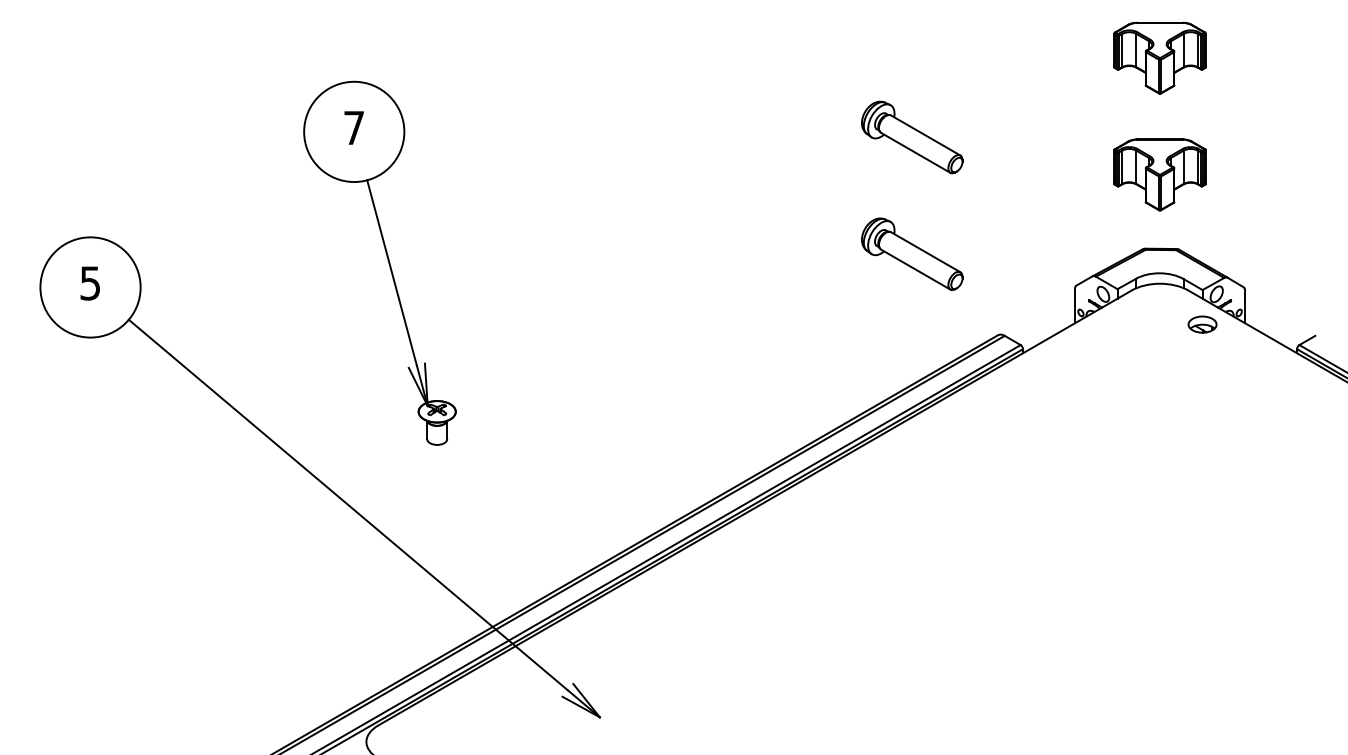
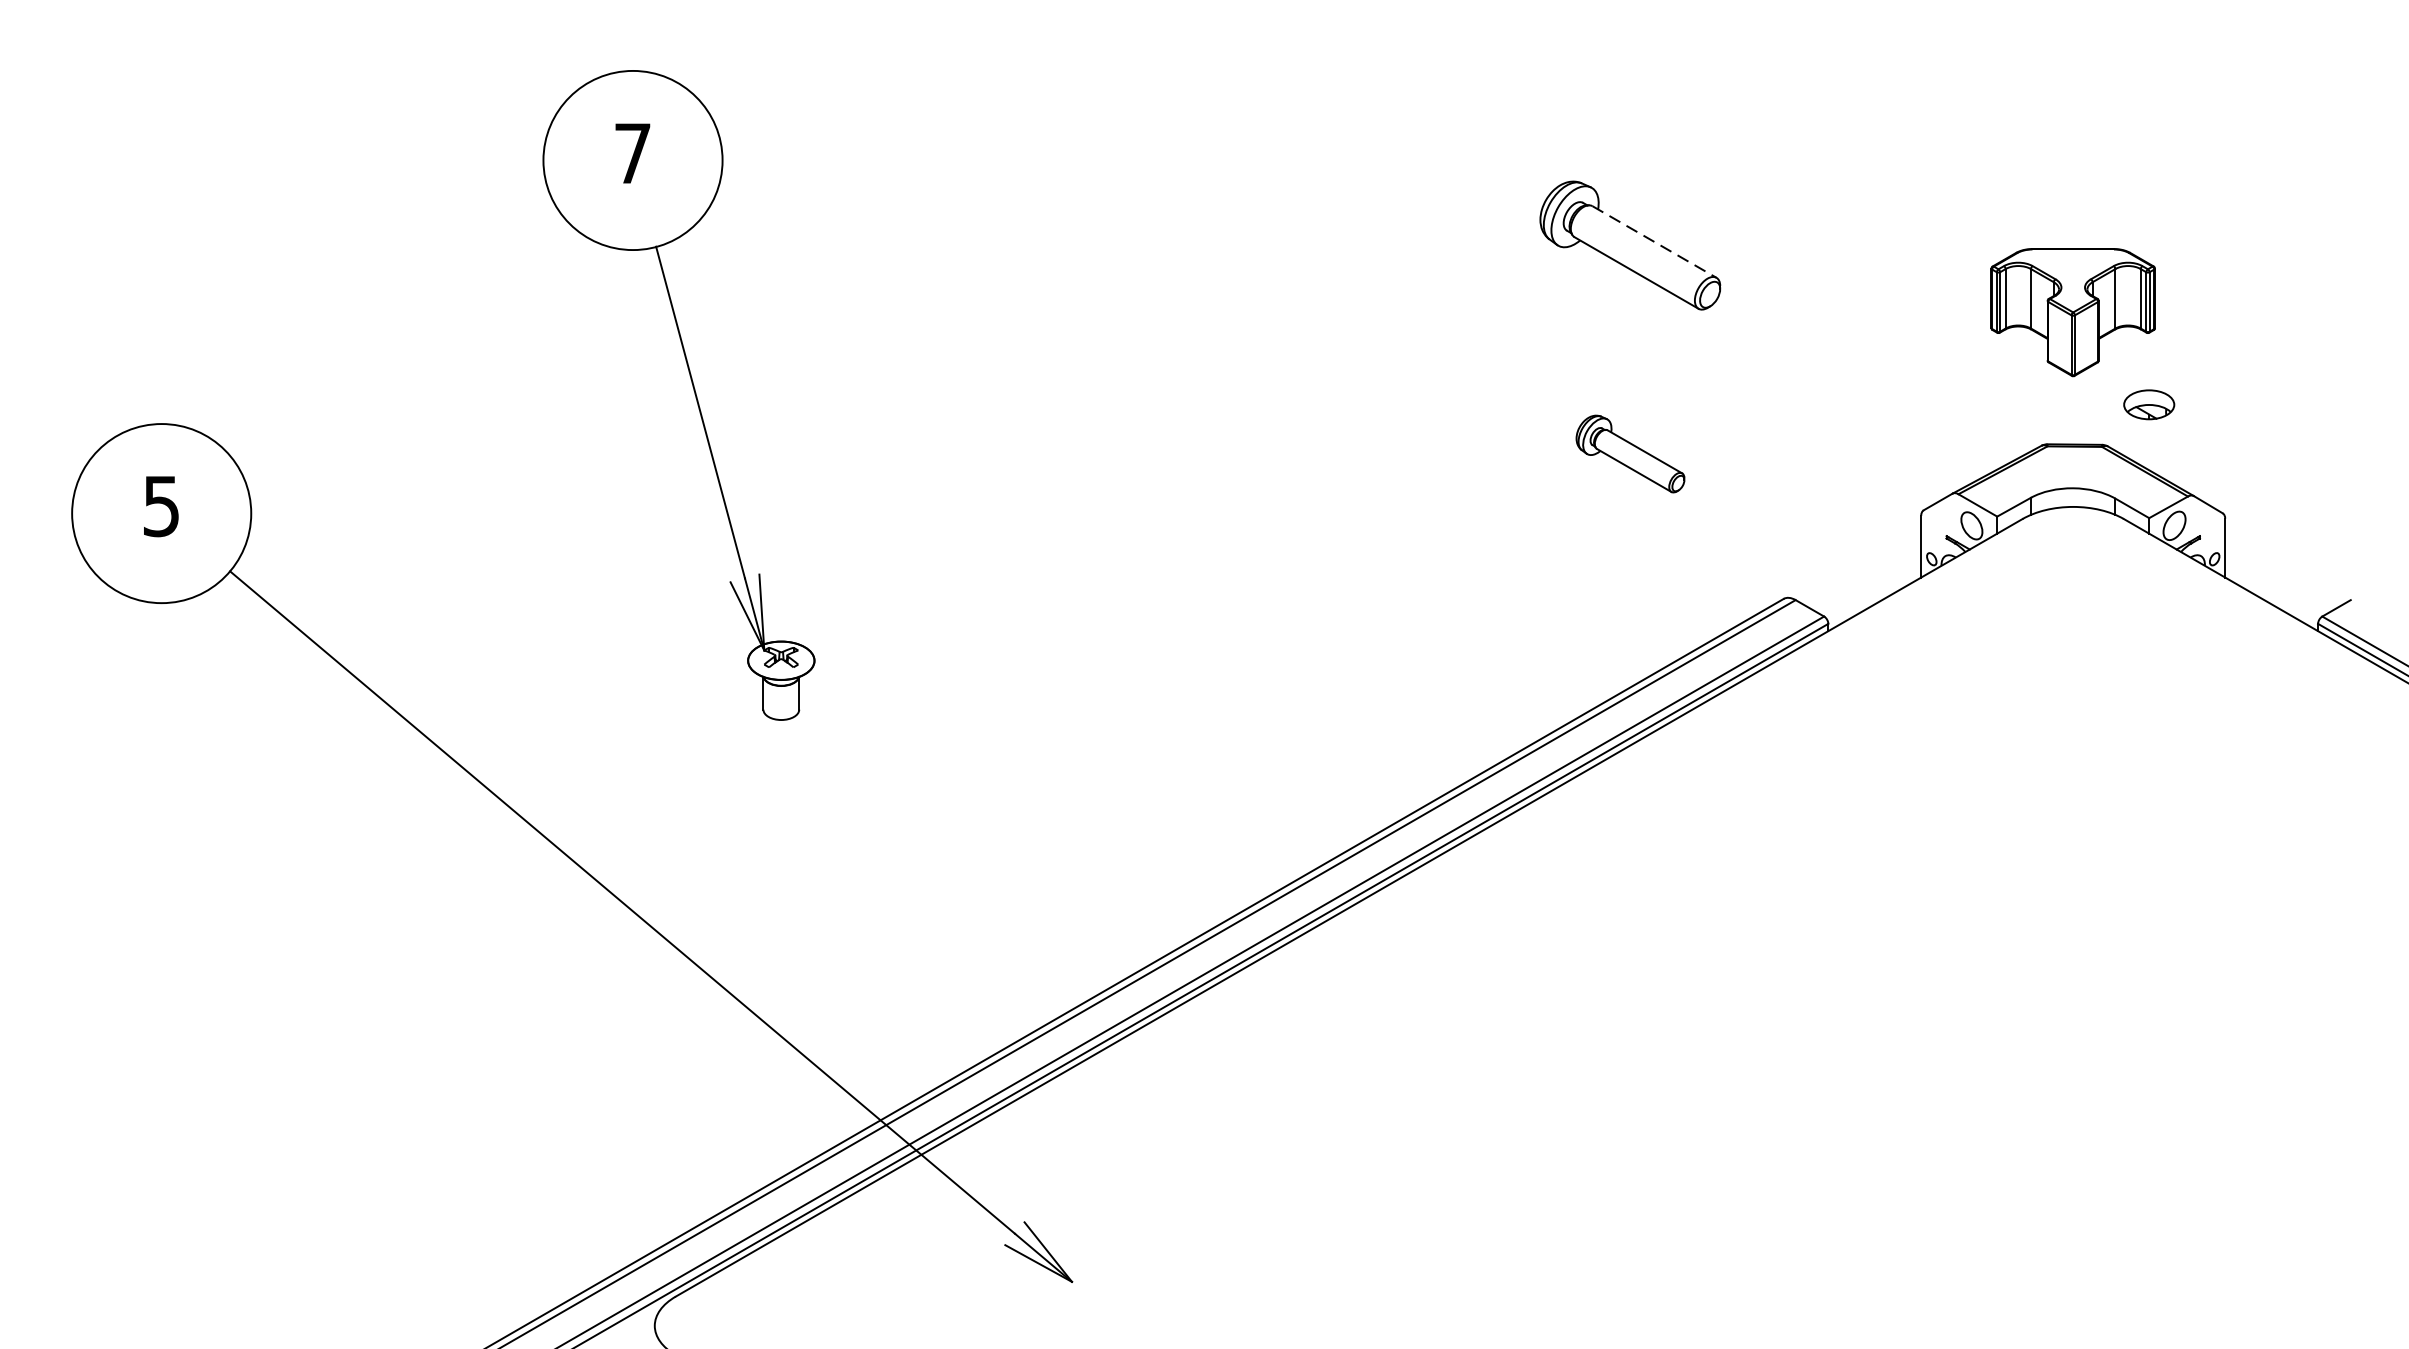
part: (1159, 57) -> (2072, 102), removed
line: (926, 135) -> (1655, 241), solid -> dashed
part: (912, 253) -> (1630, 452), size x0.6
part: (387, 260) -> (692, 390), moved
part: (1202, 324) -> (2149, 404), moved

